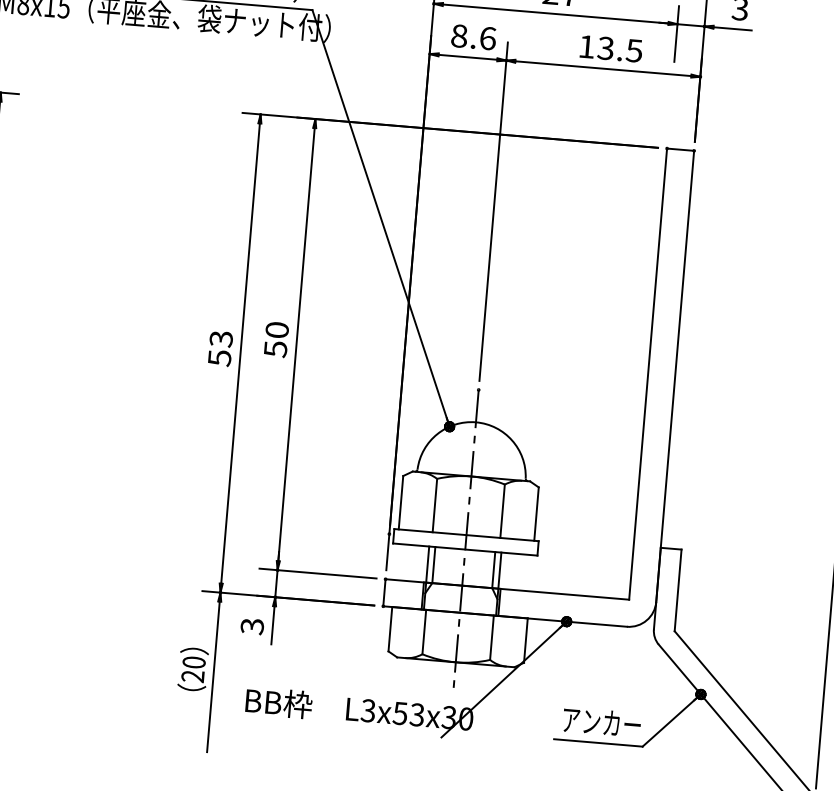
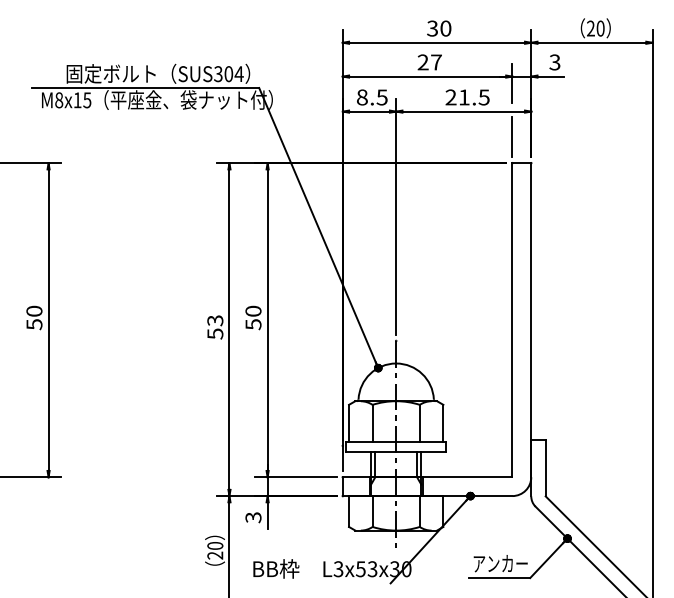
text: (486, 38) -> (381, 97), 8.6 -> 8.5
text: (596, 47) -> (457, 97), 13.5 -> 21.5
line: (670, 110) -> (512, 136), added

